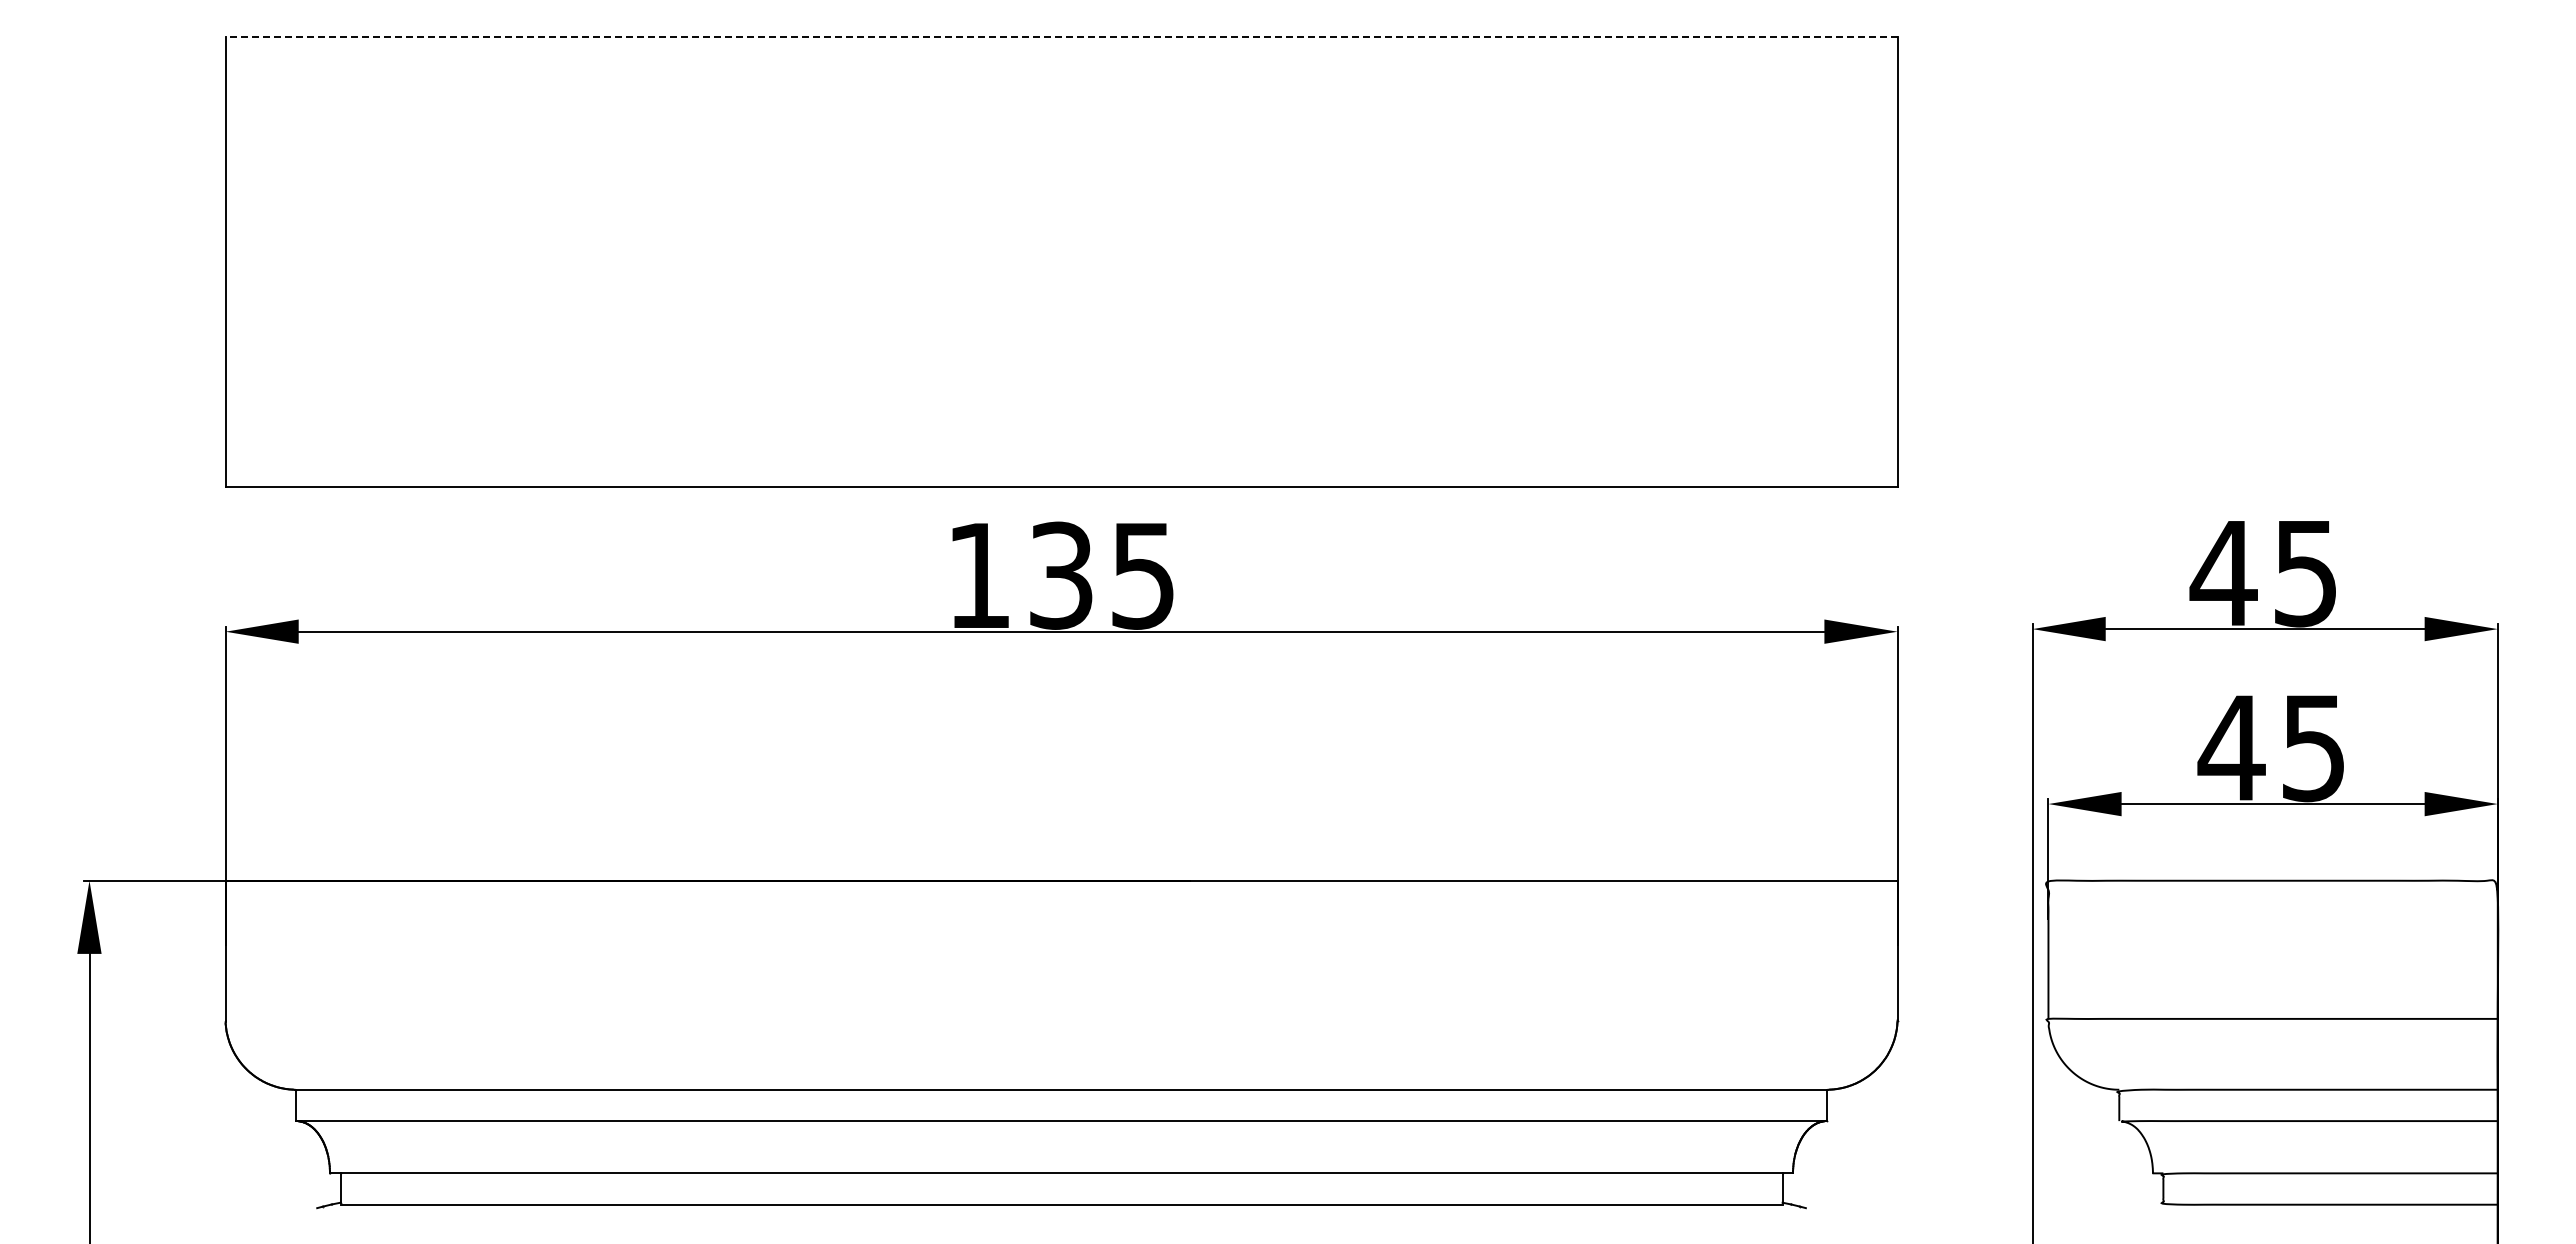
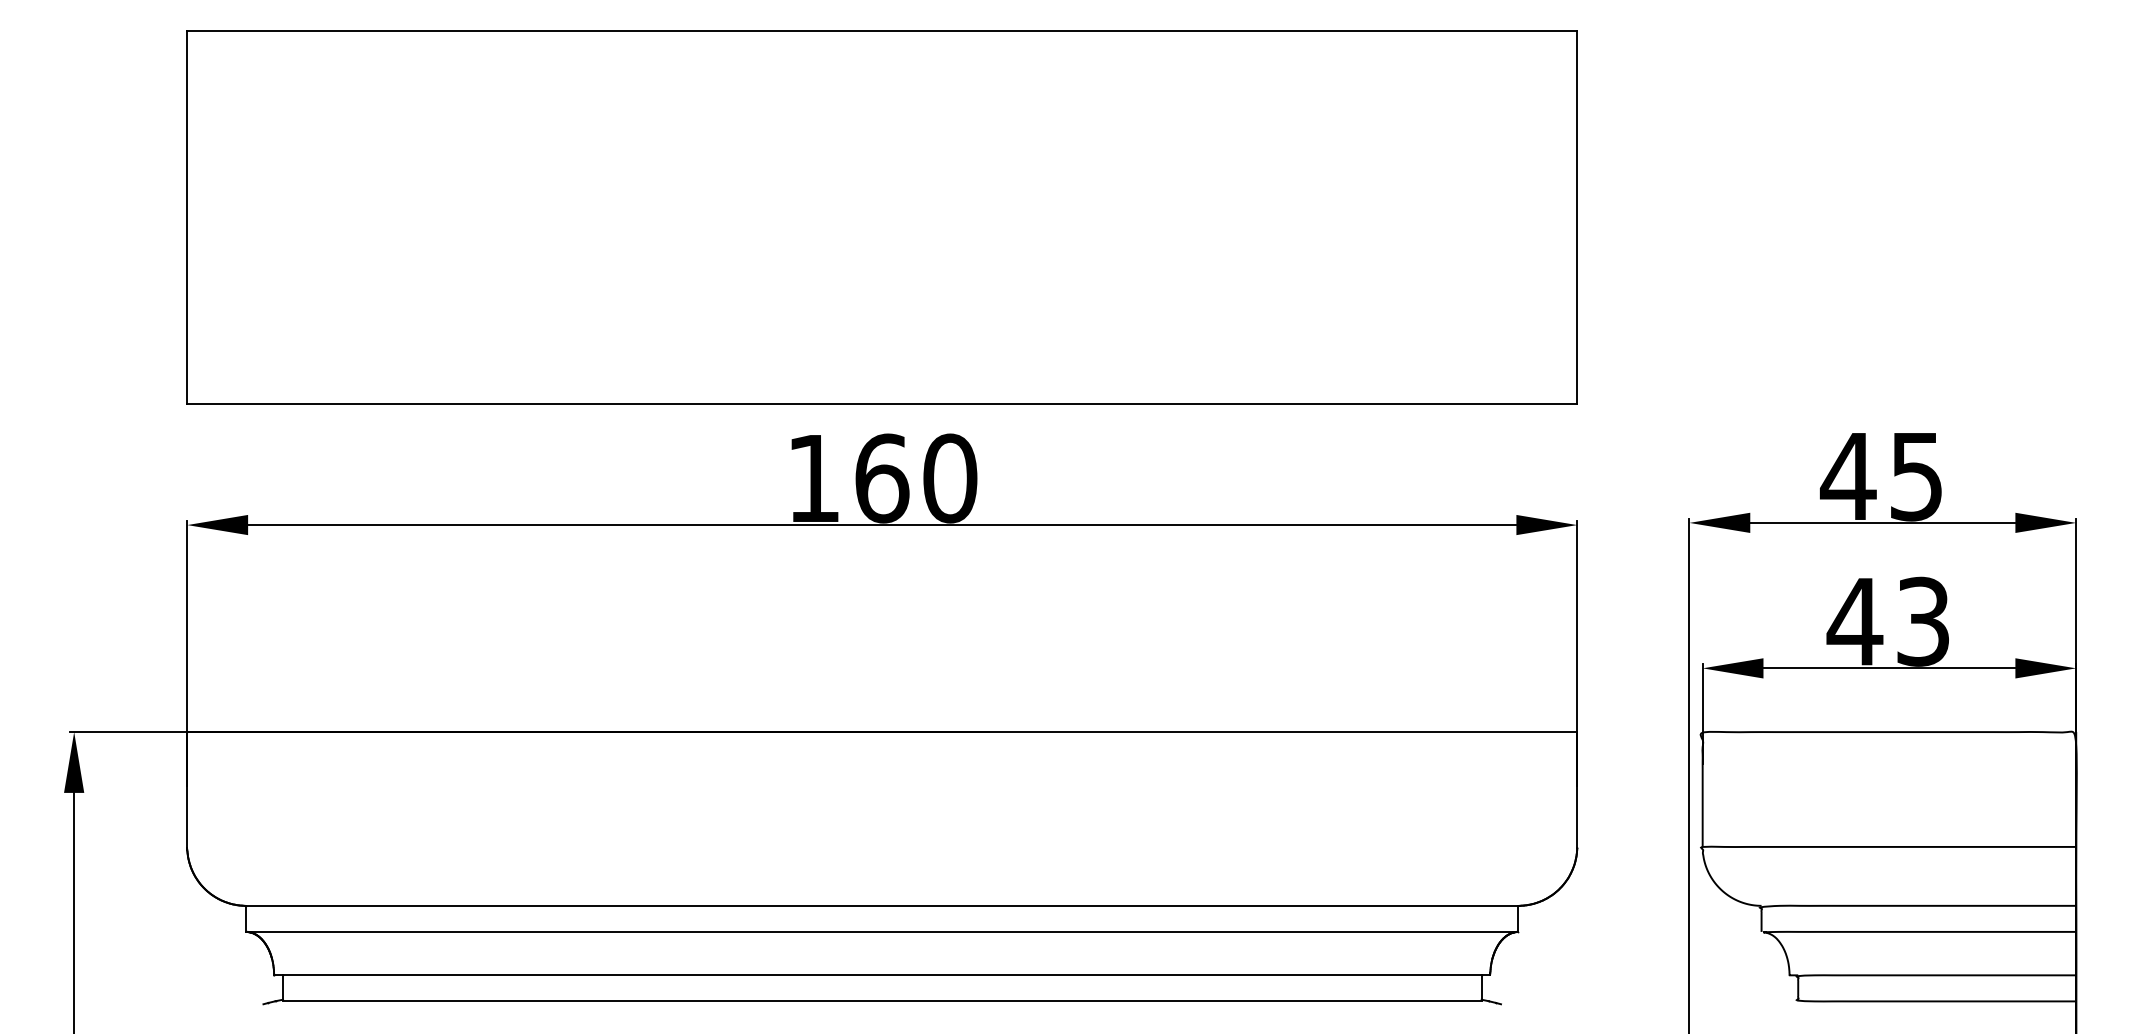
line: (1061, 37) -> (882, 31), dashed -> solid
text: (1102, 575) -> (916, 478), 135 -> 160
text: (2313, 747) -> (1922, 621), 45 -> 43

